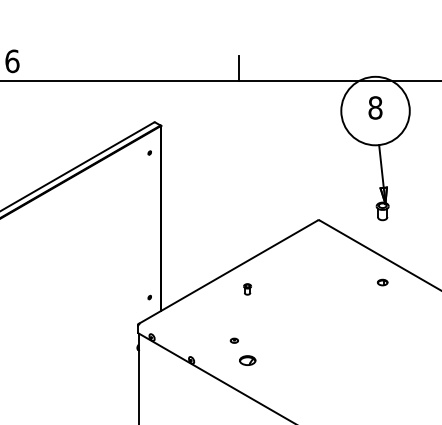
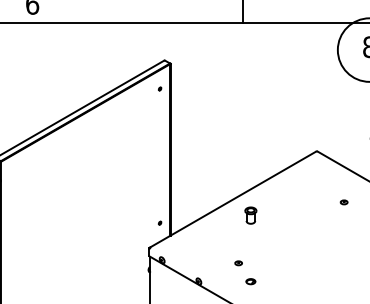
part: (347, 275) -> (343, 202), added
part: (247, 289) -> (250, 215), size x1.67
part: (247, 360) -> (250, 281), size x0.62

